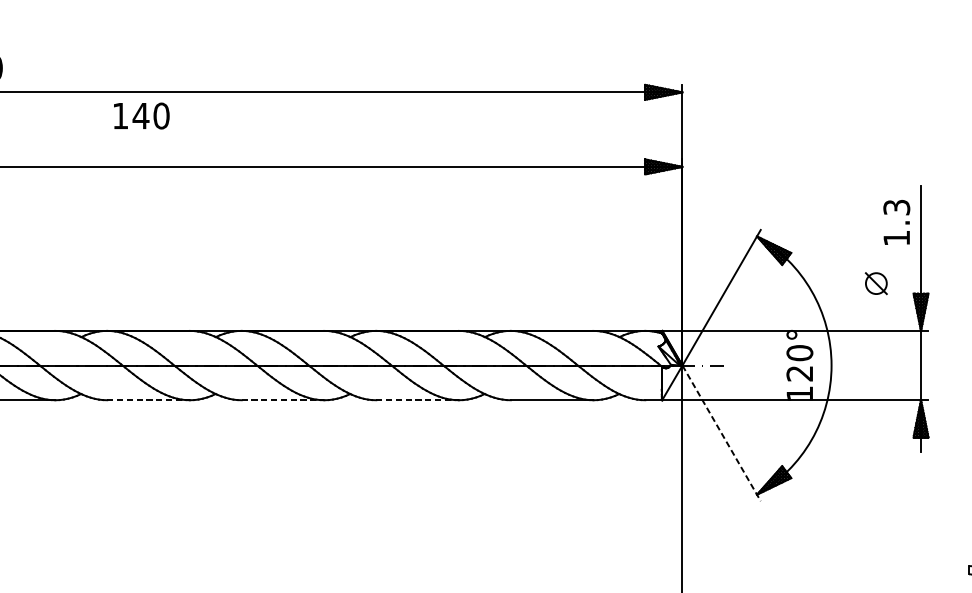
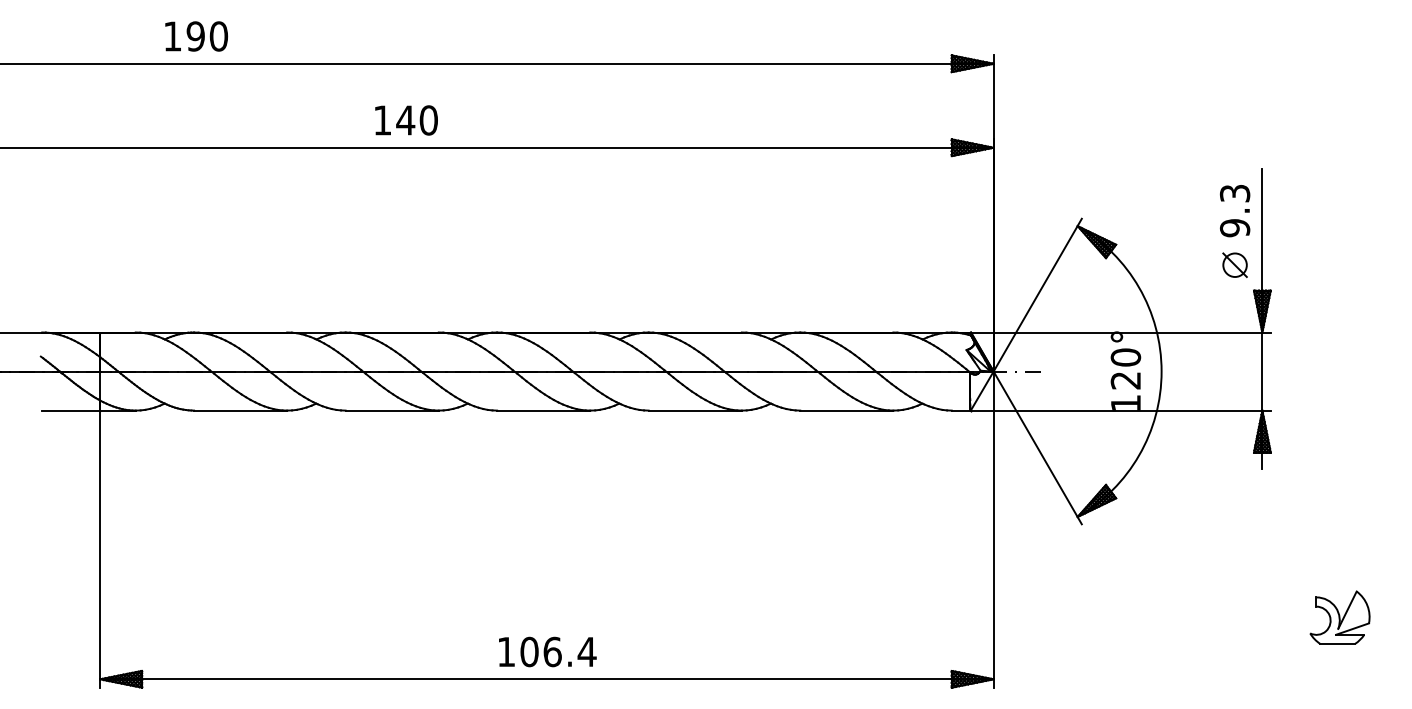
text: (141, 116) -> (406, 120), moved
text: (896, 238) -> (1234, 228), 1.3 -> 9.3
part: (875, 282) -> (1234, 264), moved
line: (148, 400) -> (392, 410), dashed -> solid
line: (282, 400) -> (543, 410), dashed -> solid
line: (417, 400) -> (695, 410), dashed -> solid
line: (722, 433) -> (1038, 448), dashed -> solid

